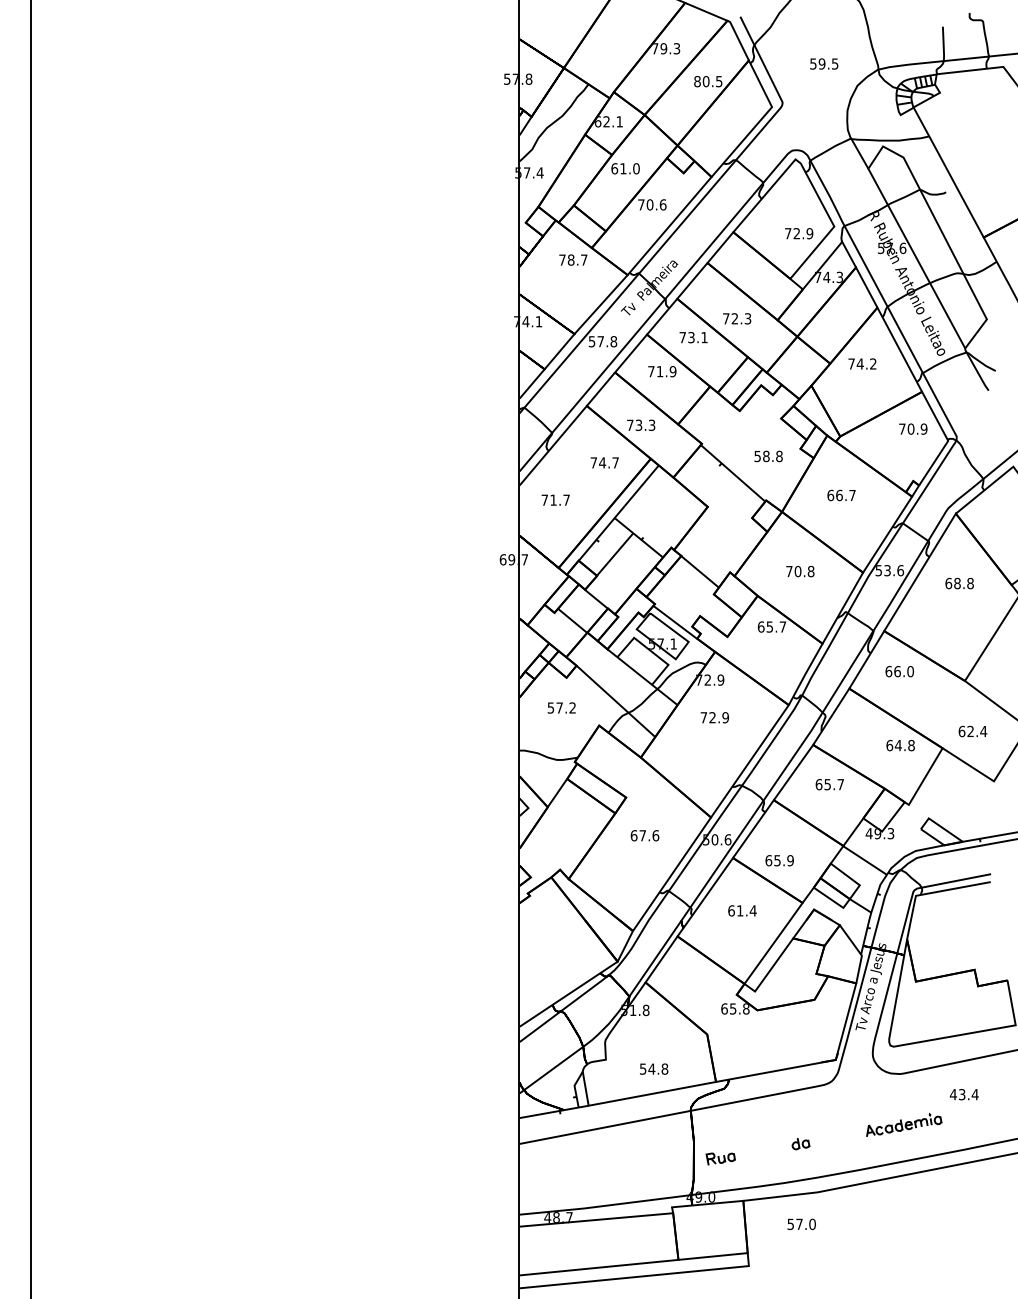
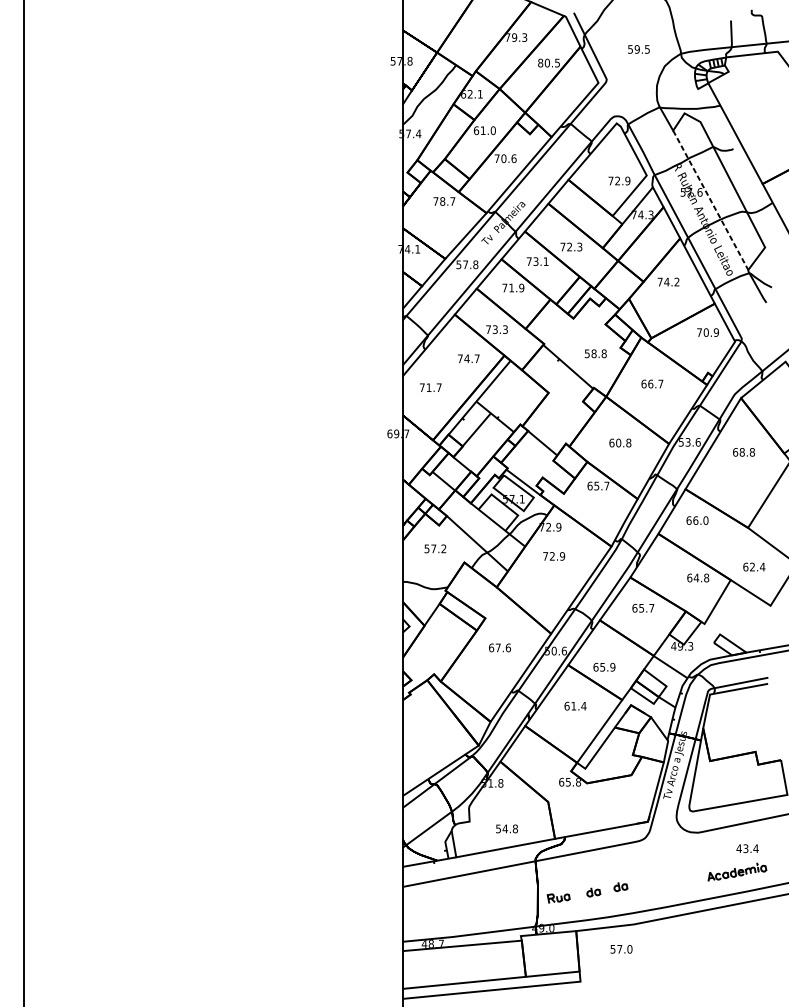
line: (917, 259) -> (711, 201), solid -> dashed
text: (789, 571) -> (612, 443), 70.8 -> 60.8
part: (904, 1124) -> (737, 871), moved
part: (765, 1151) -> (593, 892), added

